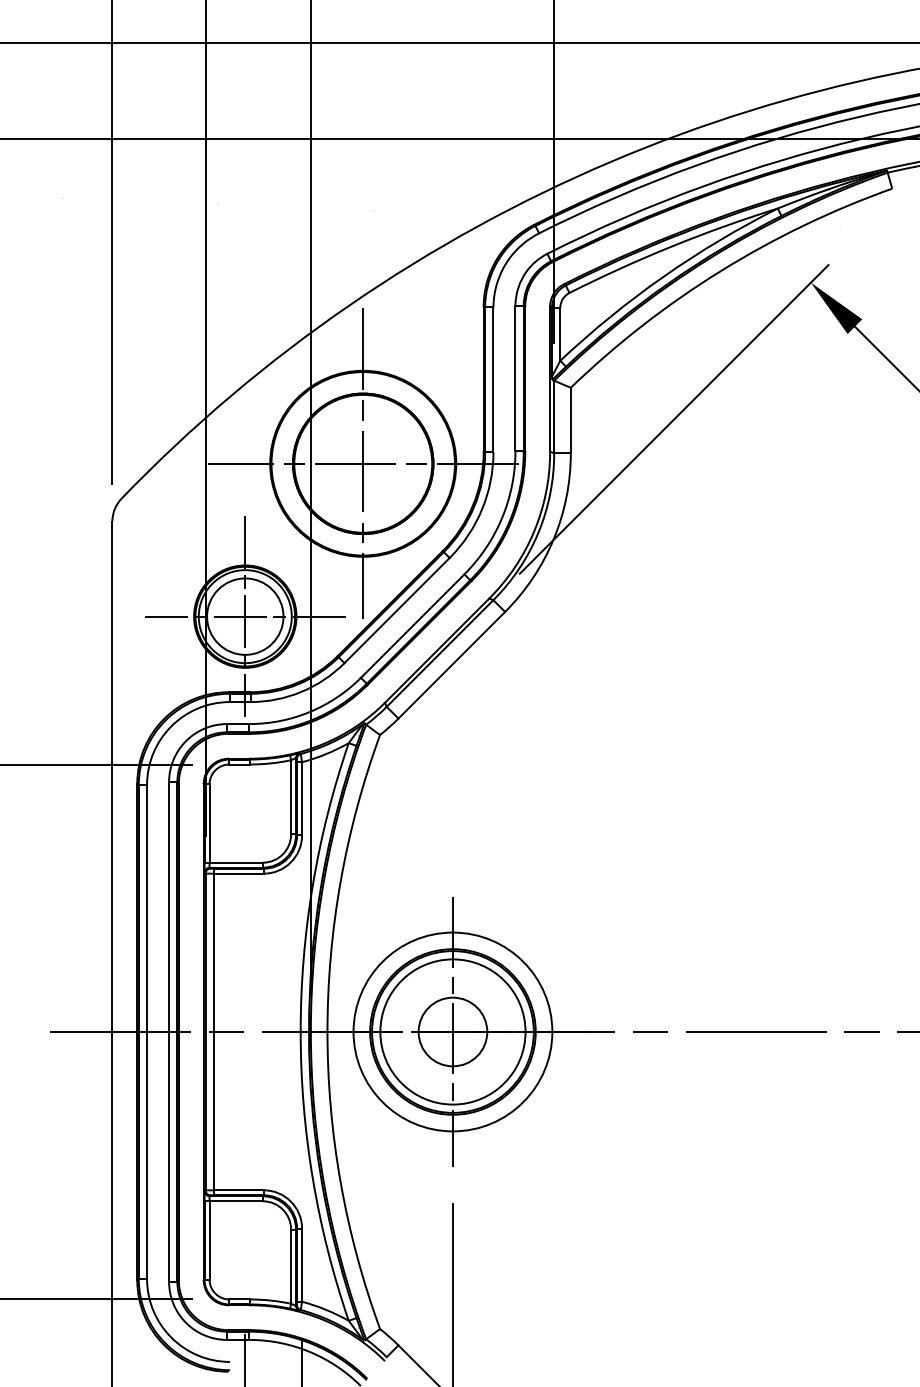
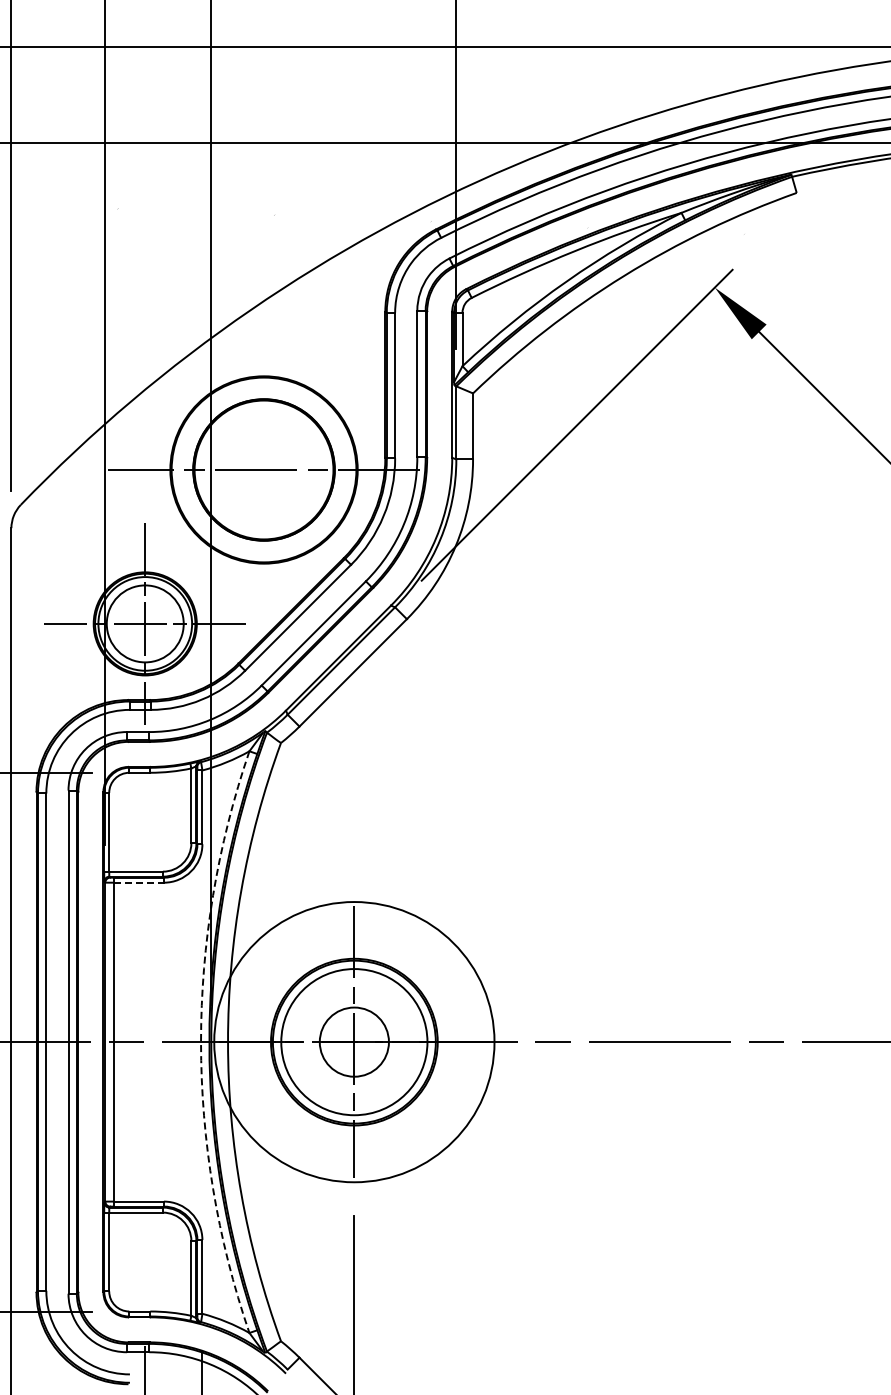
line: (363, 463) -> (264, 469), removed
line: (238, 873) -> (138, 882), solid -> dashed
arc: (300, 1031) -> (200, 1041), solid -> dashed
circle: (452, 1031) -> (353, 1041), size x1.4

